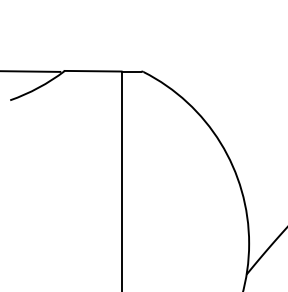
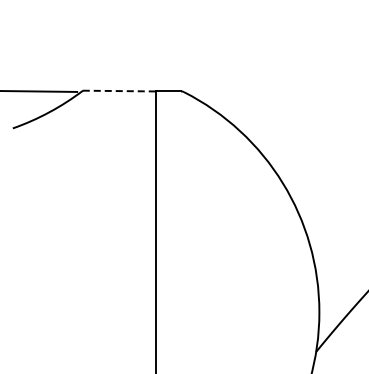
line: (93, 71) -> (119, 91), solid -> dashed

